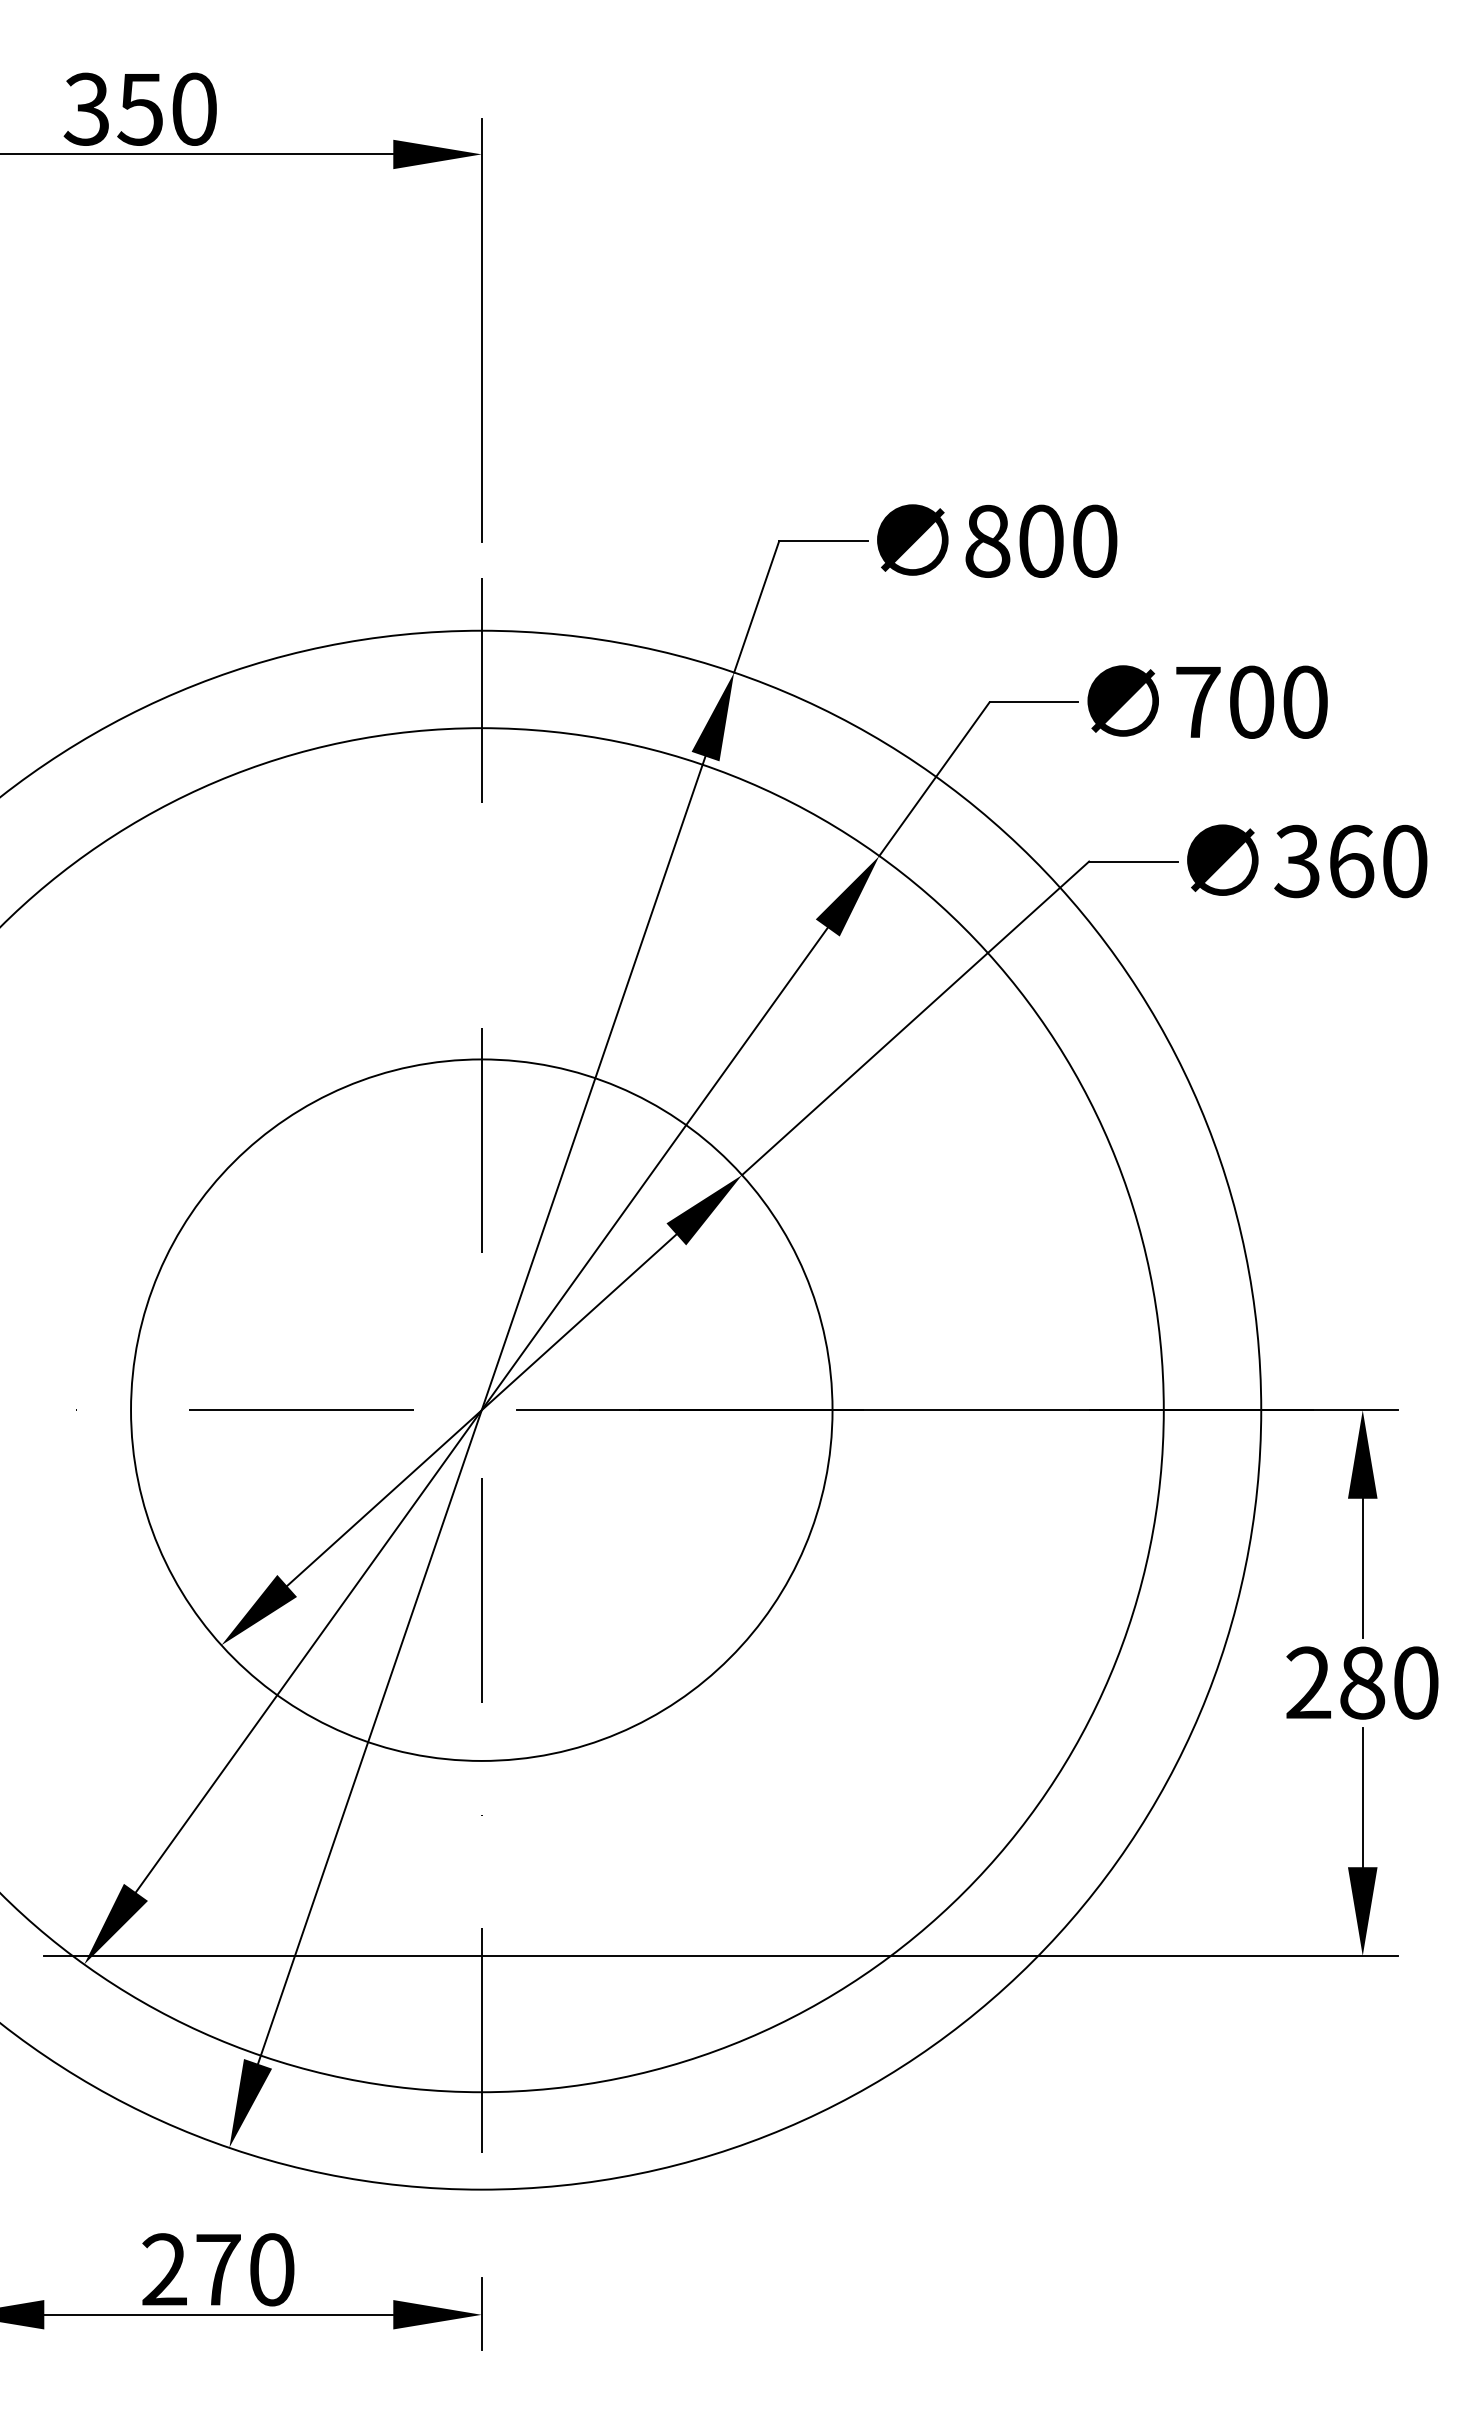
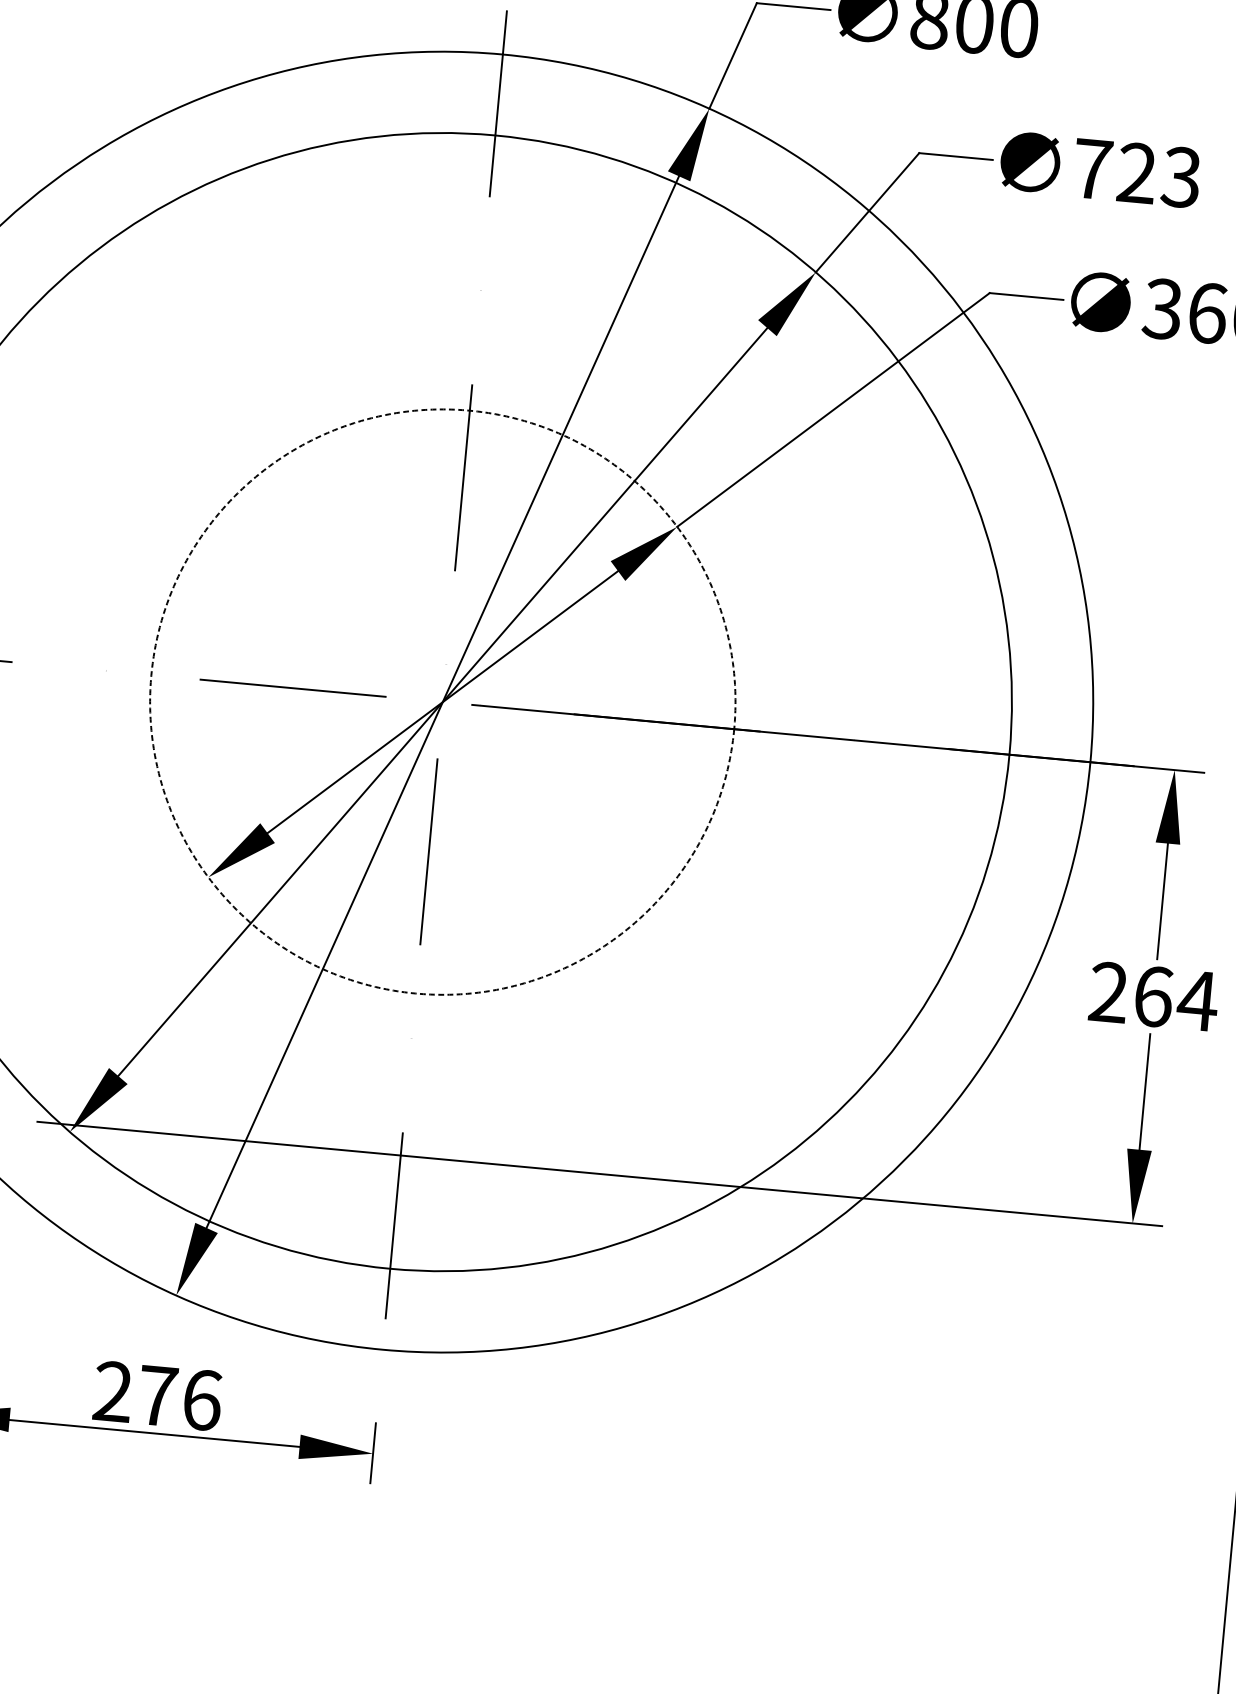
text: (1278, 701) -> (1159, 174), 700 -> 723
circle: (481, 1409) -> (442, 701), solid -> dashed
text: (1390, 1682) -> (1176, 998), 280 -> 264
text: (272, 2269) -> (202, 1399), 270 -> 276

